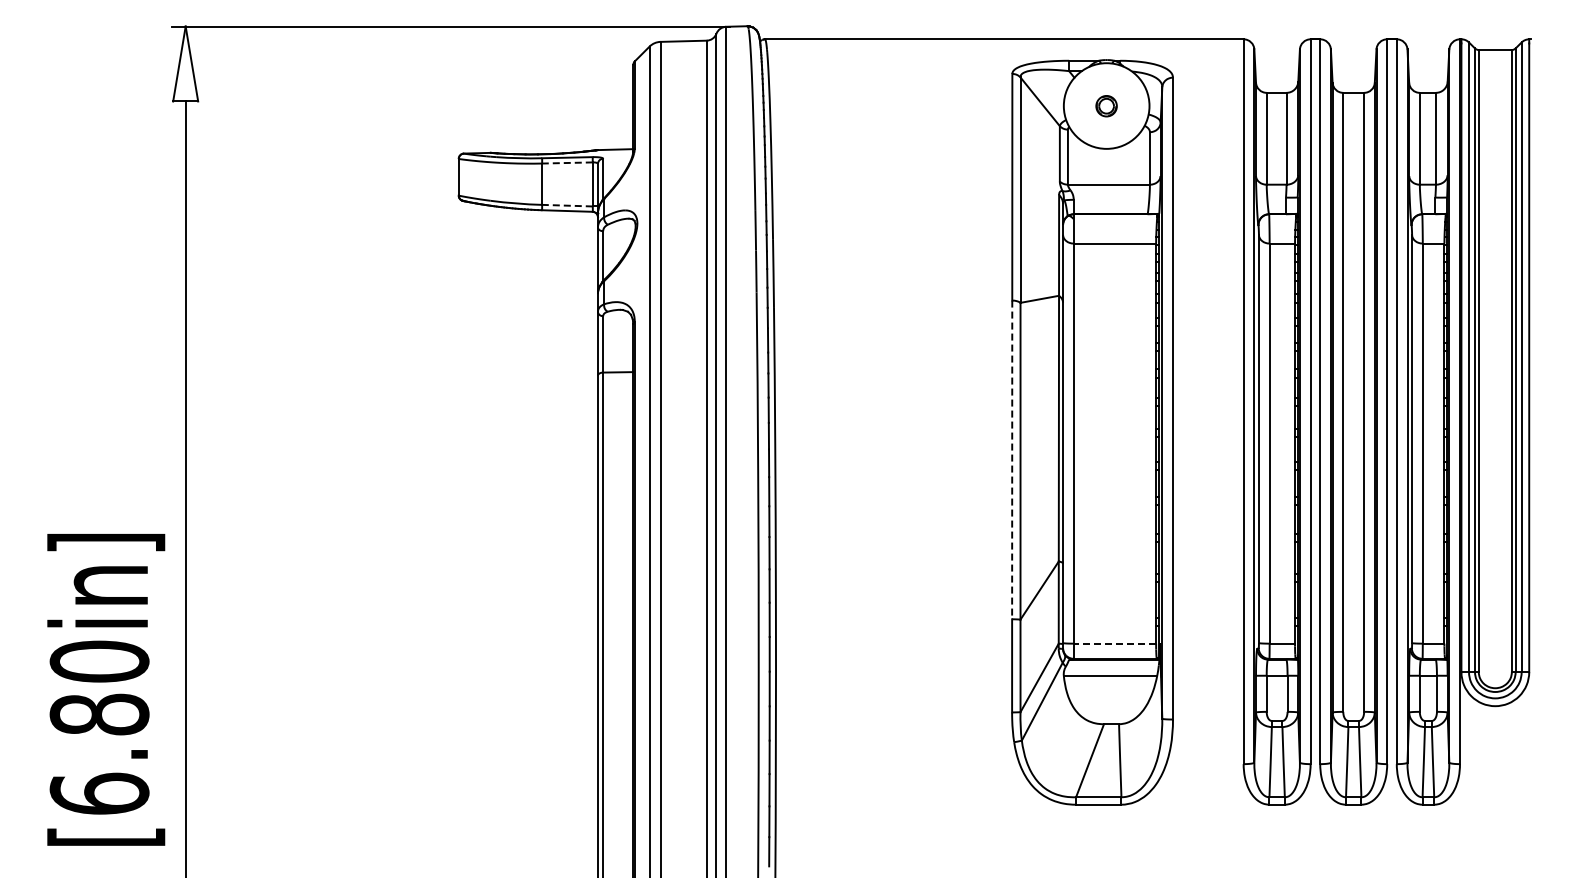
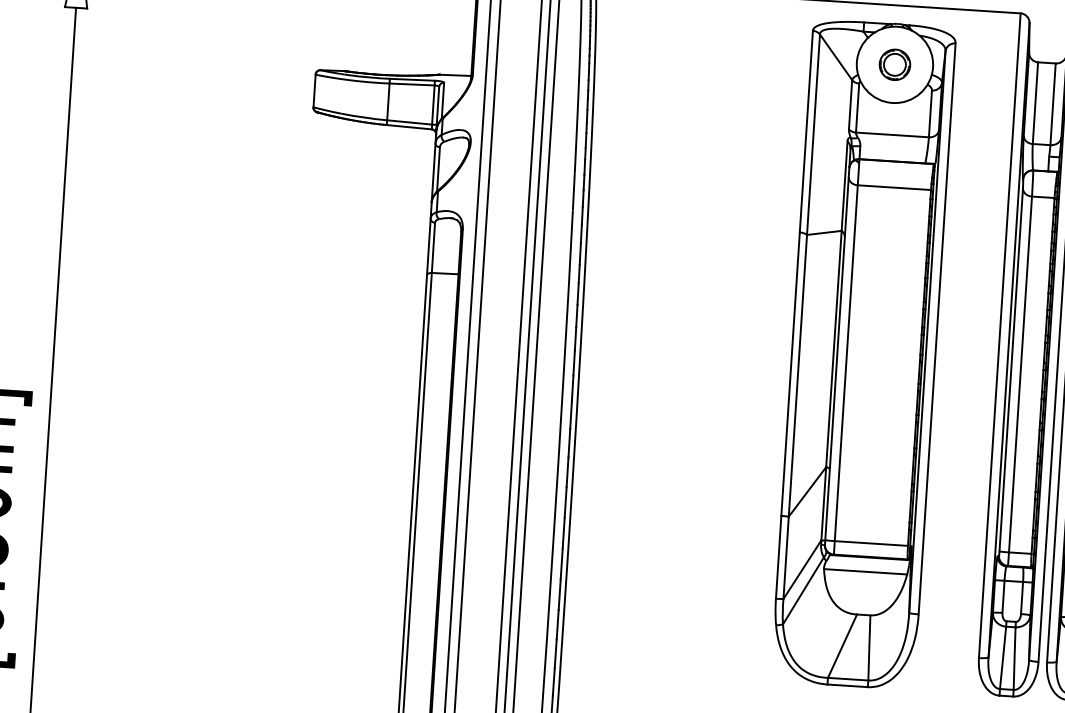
part: (1106, 106) -> (894, 65), size x1.67
line: (566, 163) -> (411, 84), dashed -> solid
line: (566, 205) -> (408, 122), dashed -> solid
line: (1012, 460) -> (790, 374), dashed -> solid
line: (1114, 643) -> (871, 543), dashed -> solid

